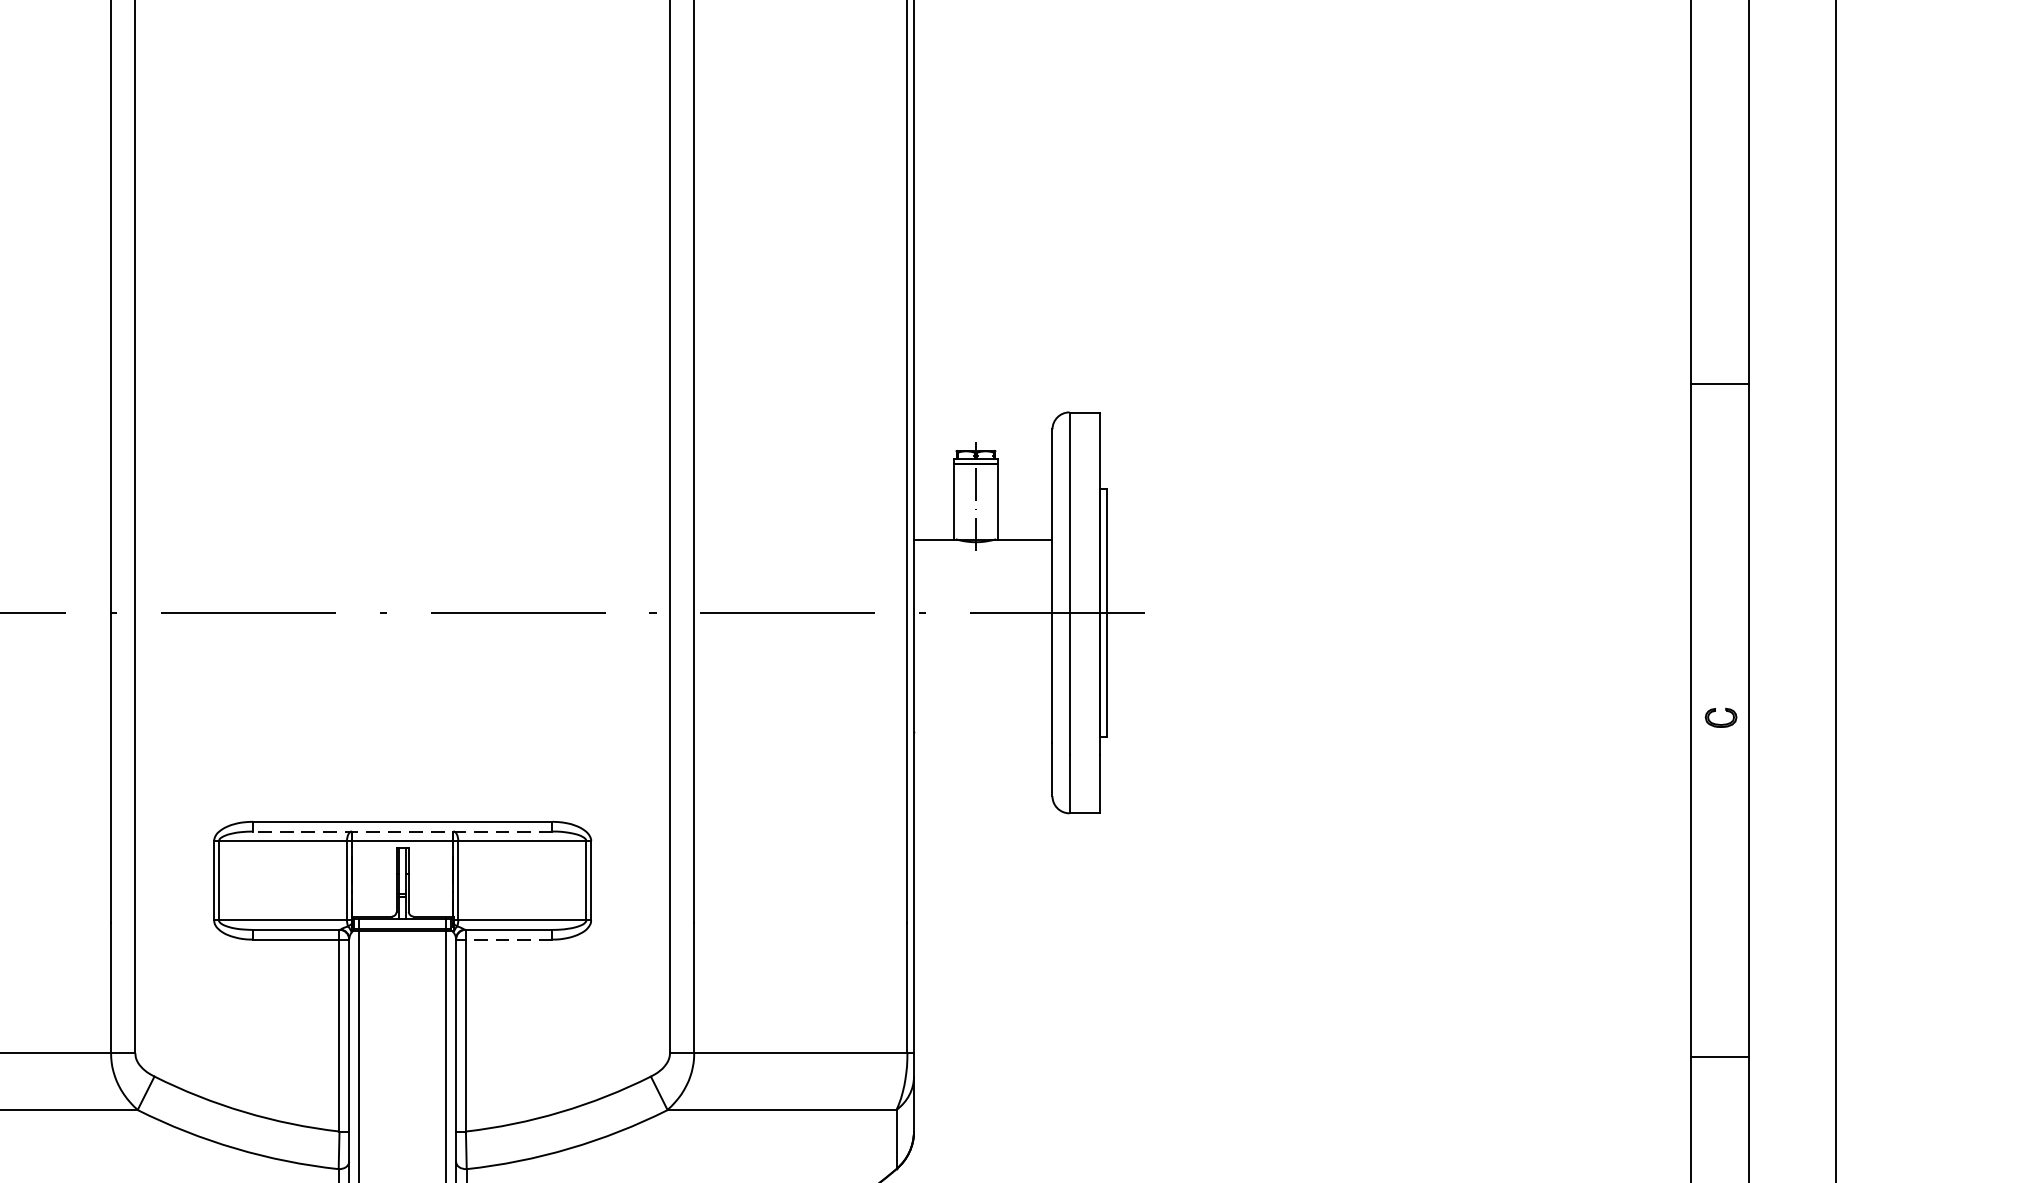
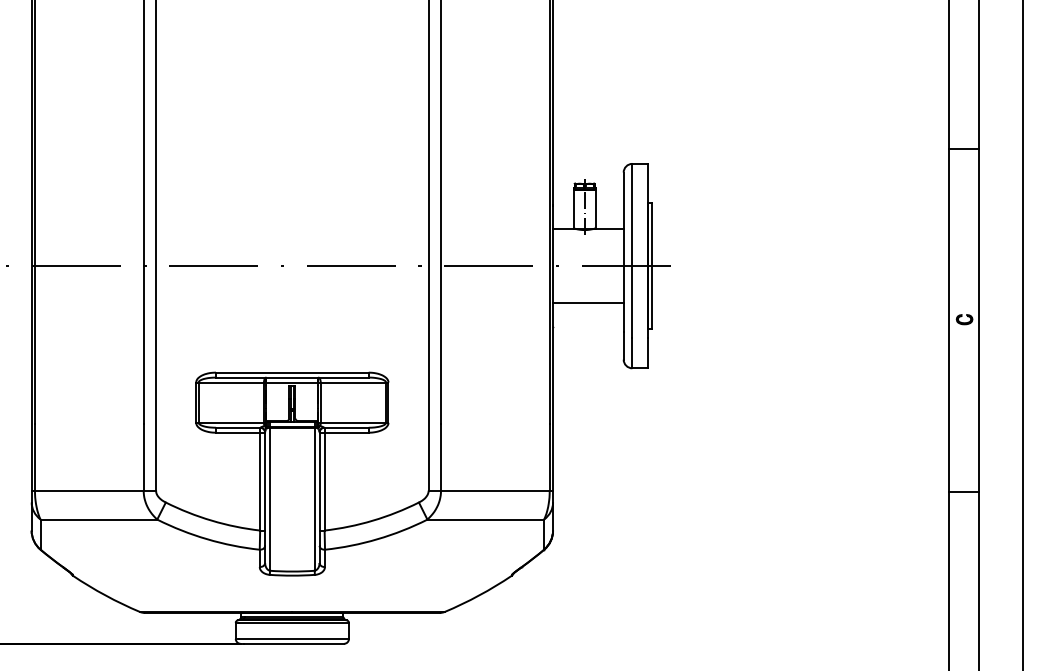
line: (983, 686) -> (588, 303), added
line: (400, 831) -> (291, 377), dashed -> solid
line: (508, 939) -> (346, 432), dashed -> solid

